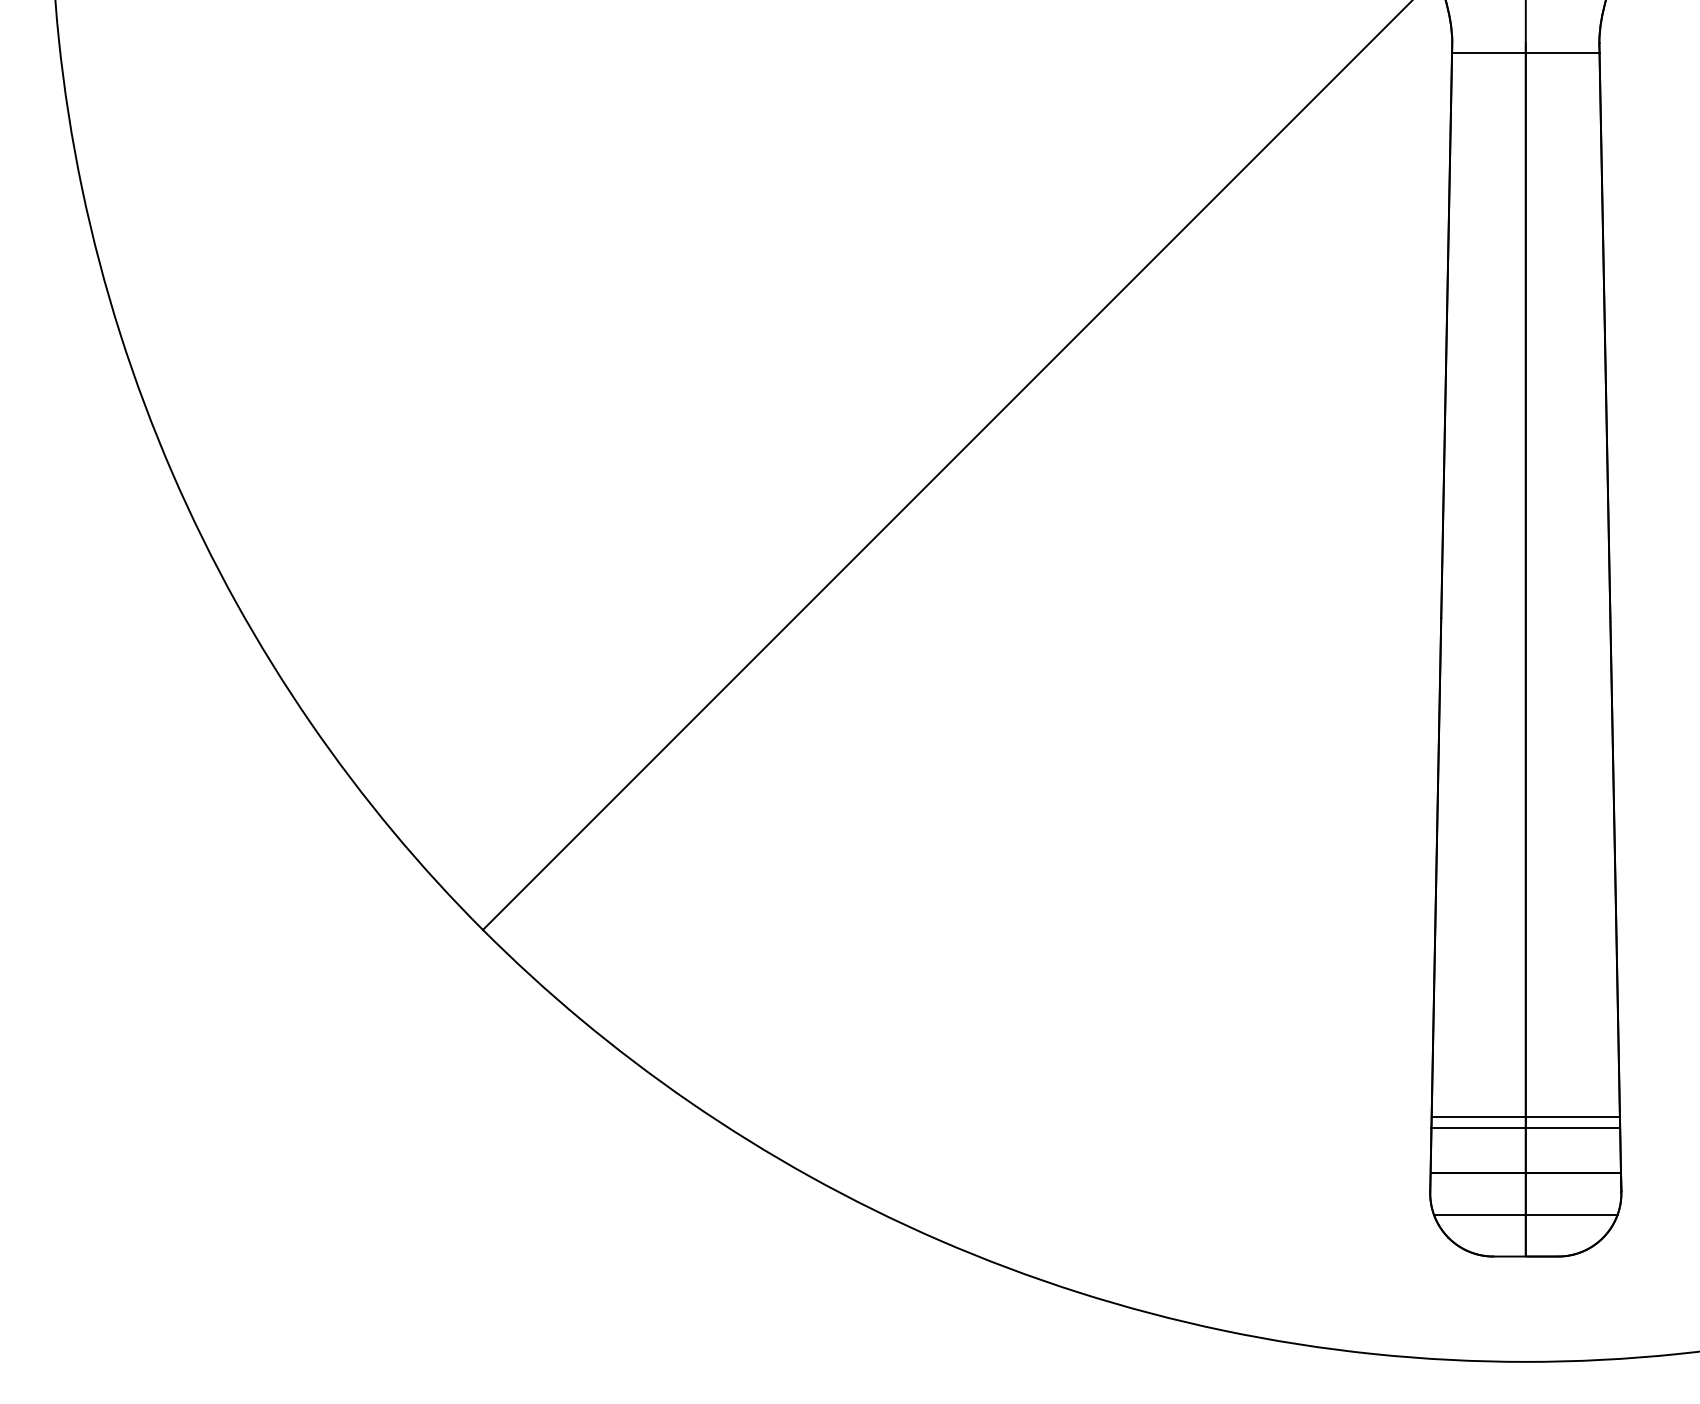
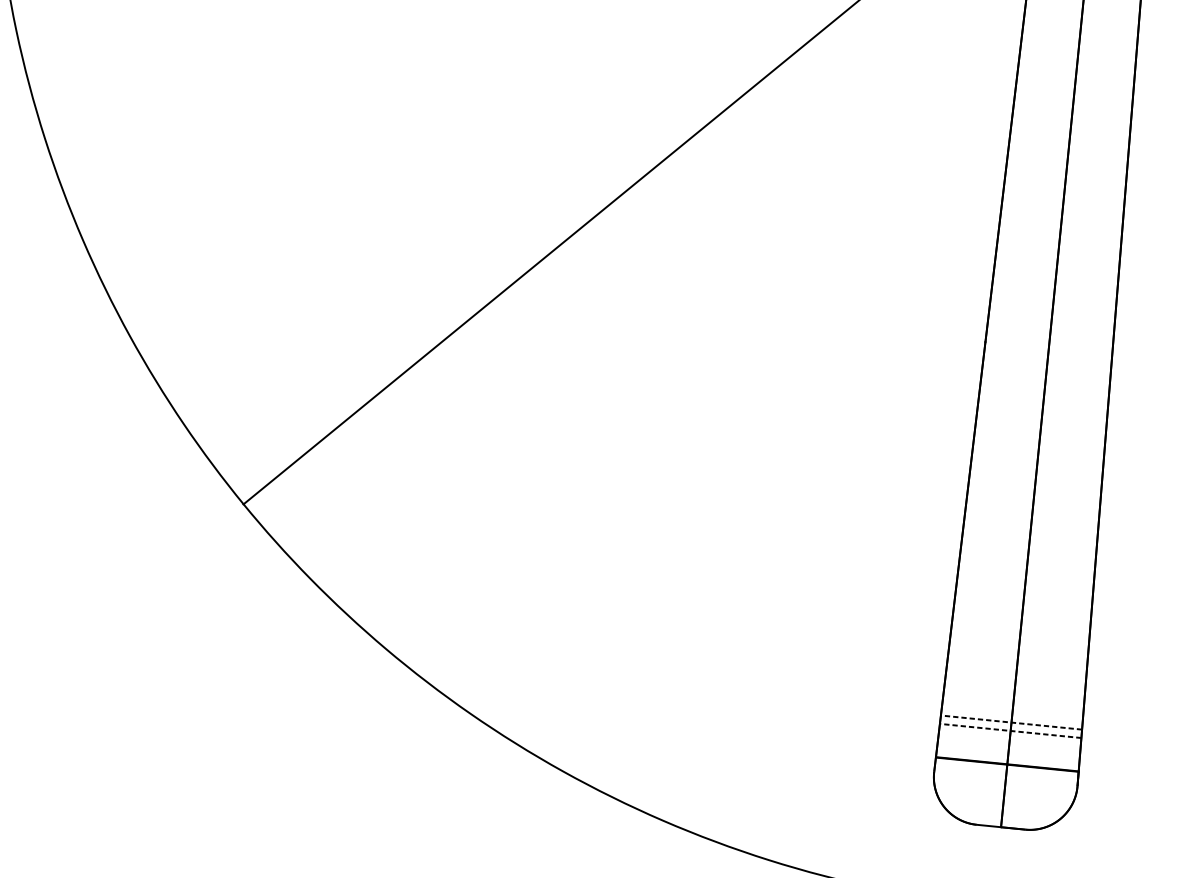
line: (1525, 1116) -> (1011, 722), solid -> dashed
line: (1525, 1128) -> (1010, 731), solid -> dashed
line: (1525, 1214) -> (1003, 795), removed

